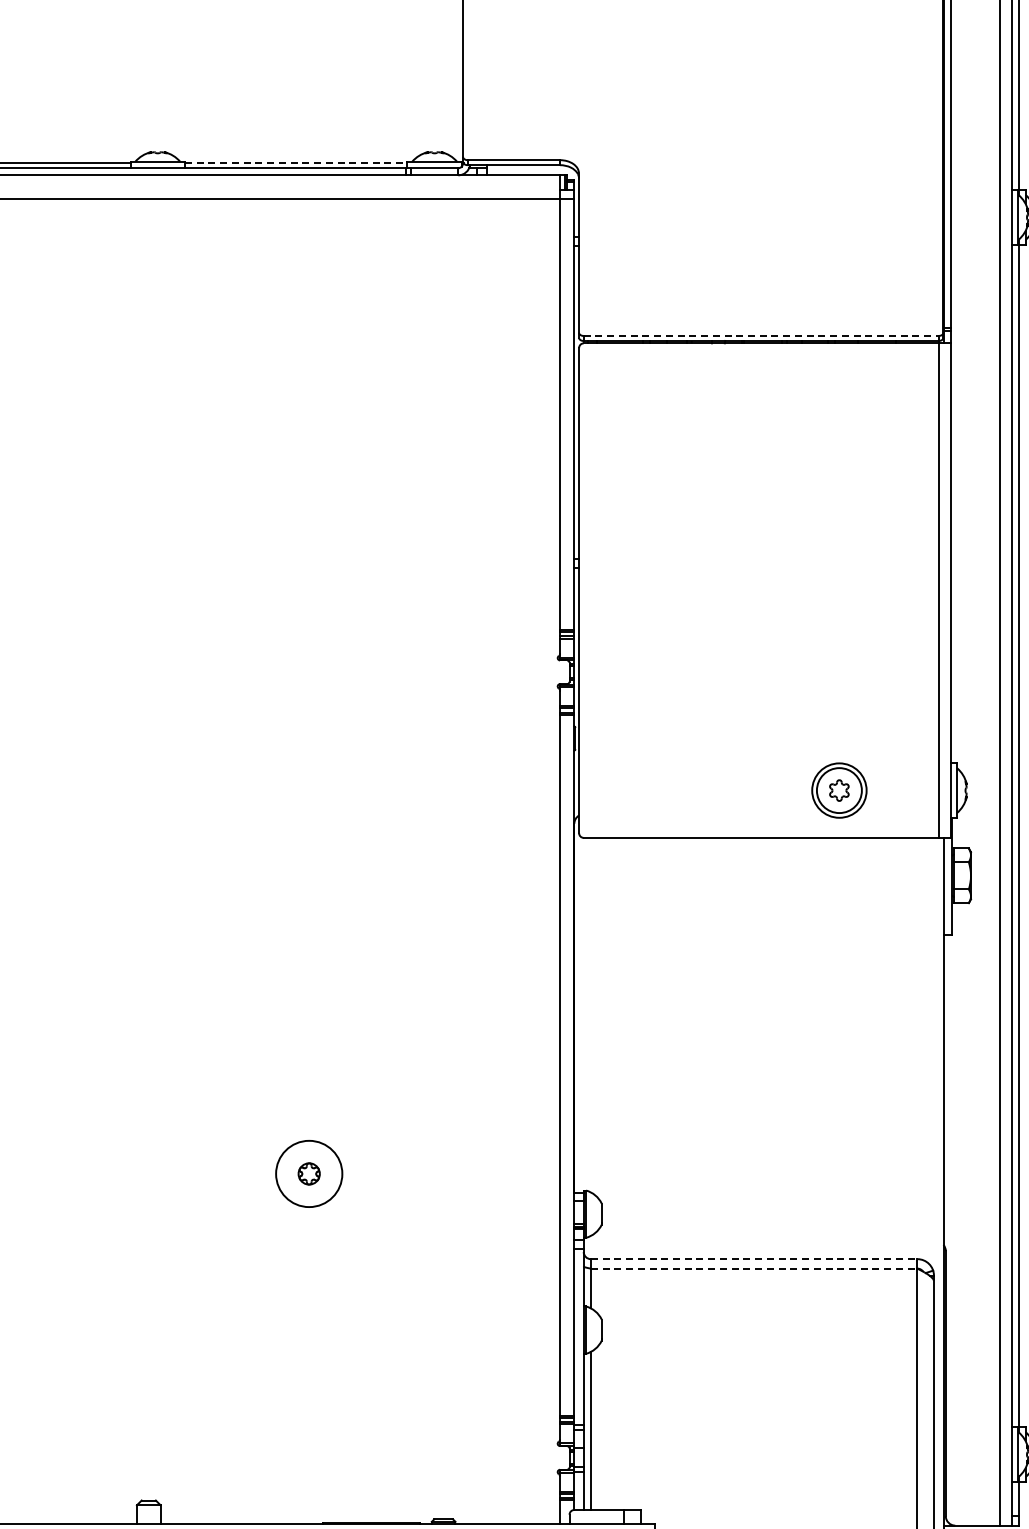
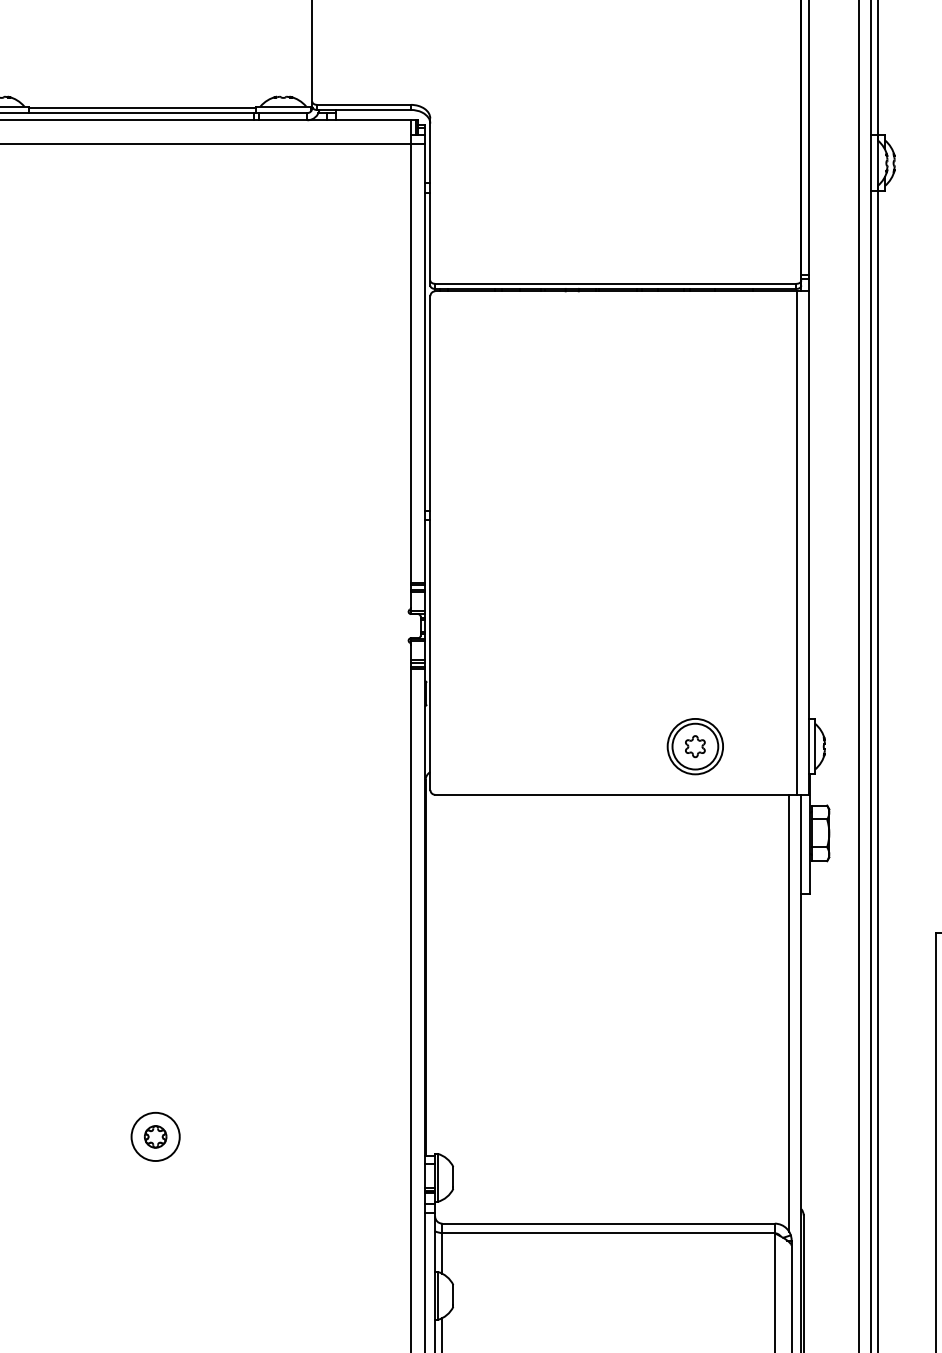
line: (296, 163) -> (142, 108), dashed -> solid
line: (761, 335) -> (616, 283), dashed -> solid
line: (931, 1052) -> (789, 1013), added
circle: (308, 1173) -> (154, 1136), size x0.71
line: (754, 1259) -> (608, 1223), dashed -> solid
line: (754, 1268) -> (608, 1233), dashed -> solid

